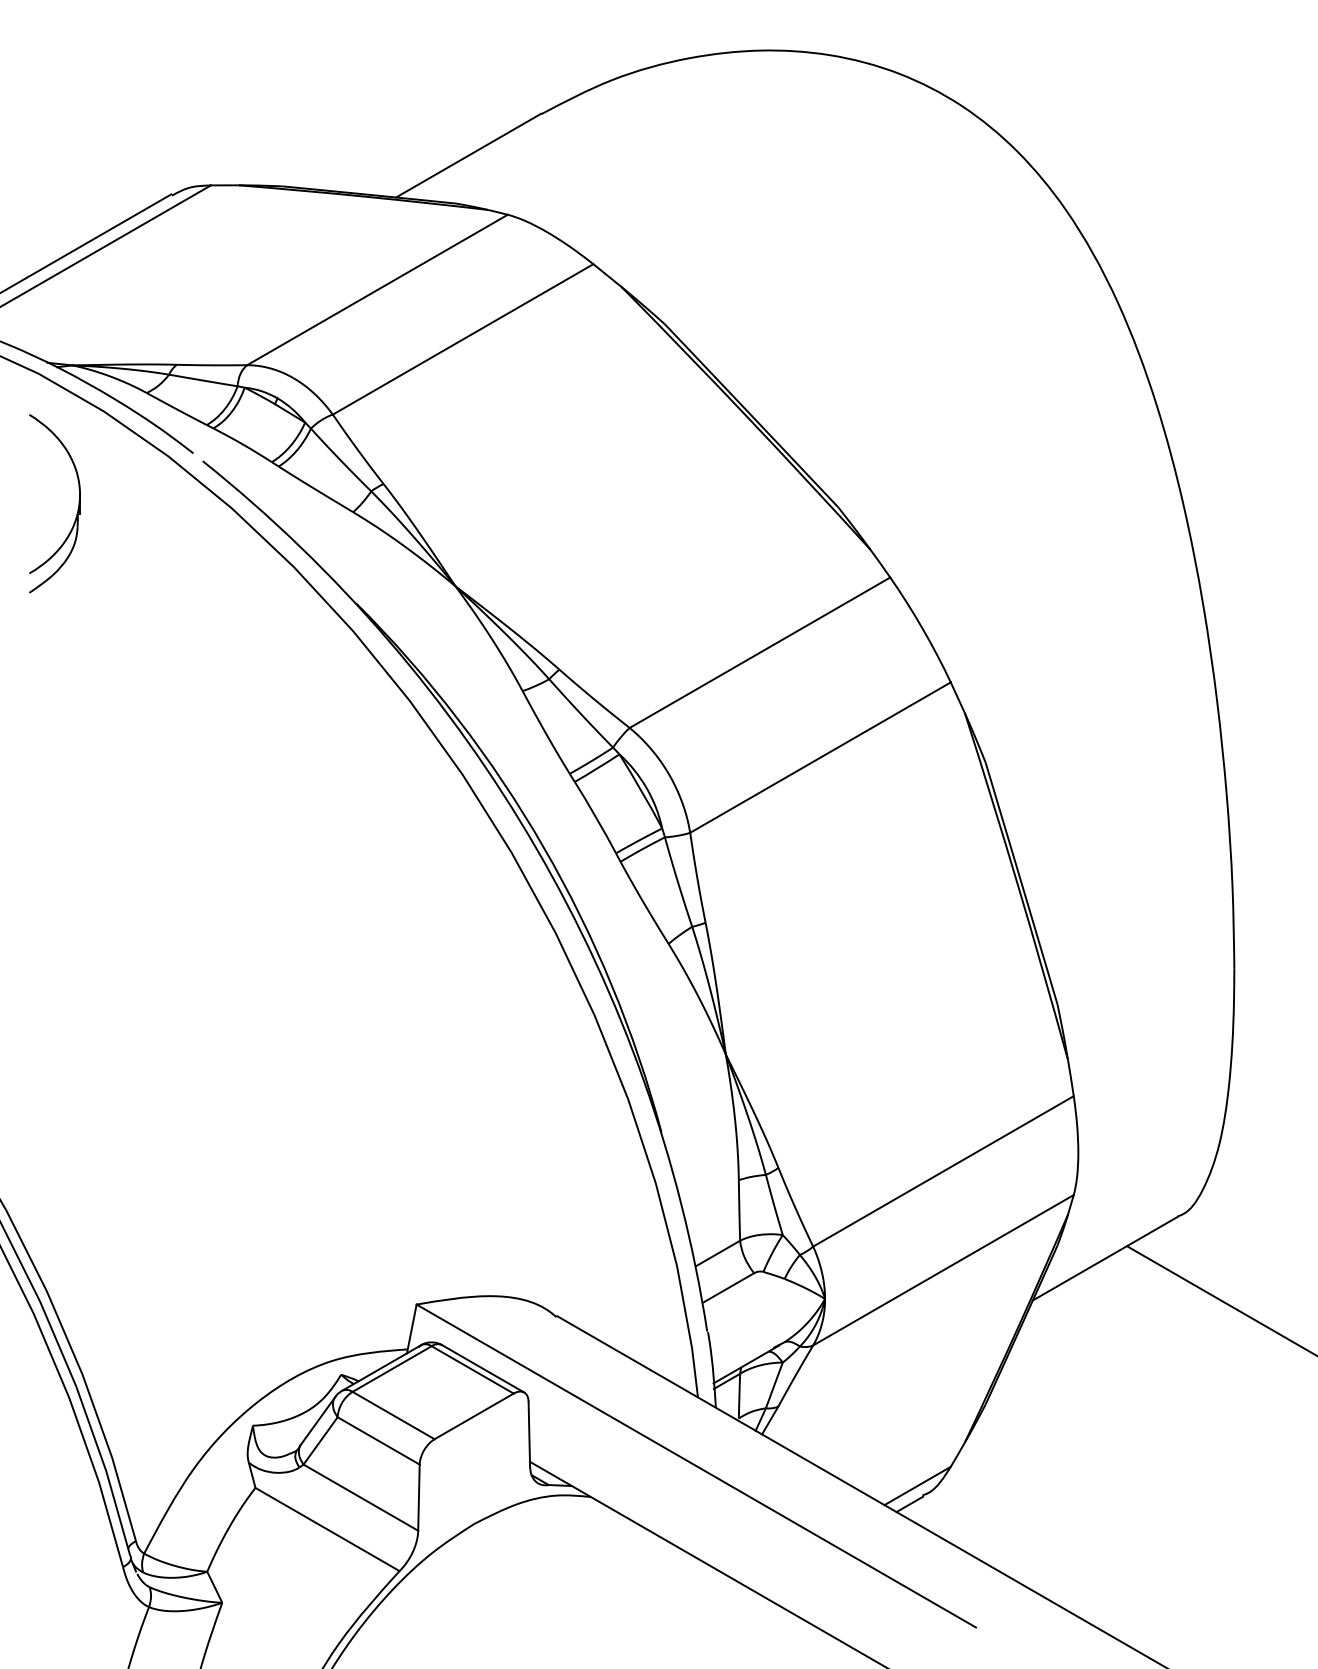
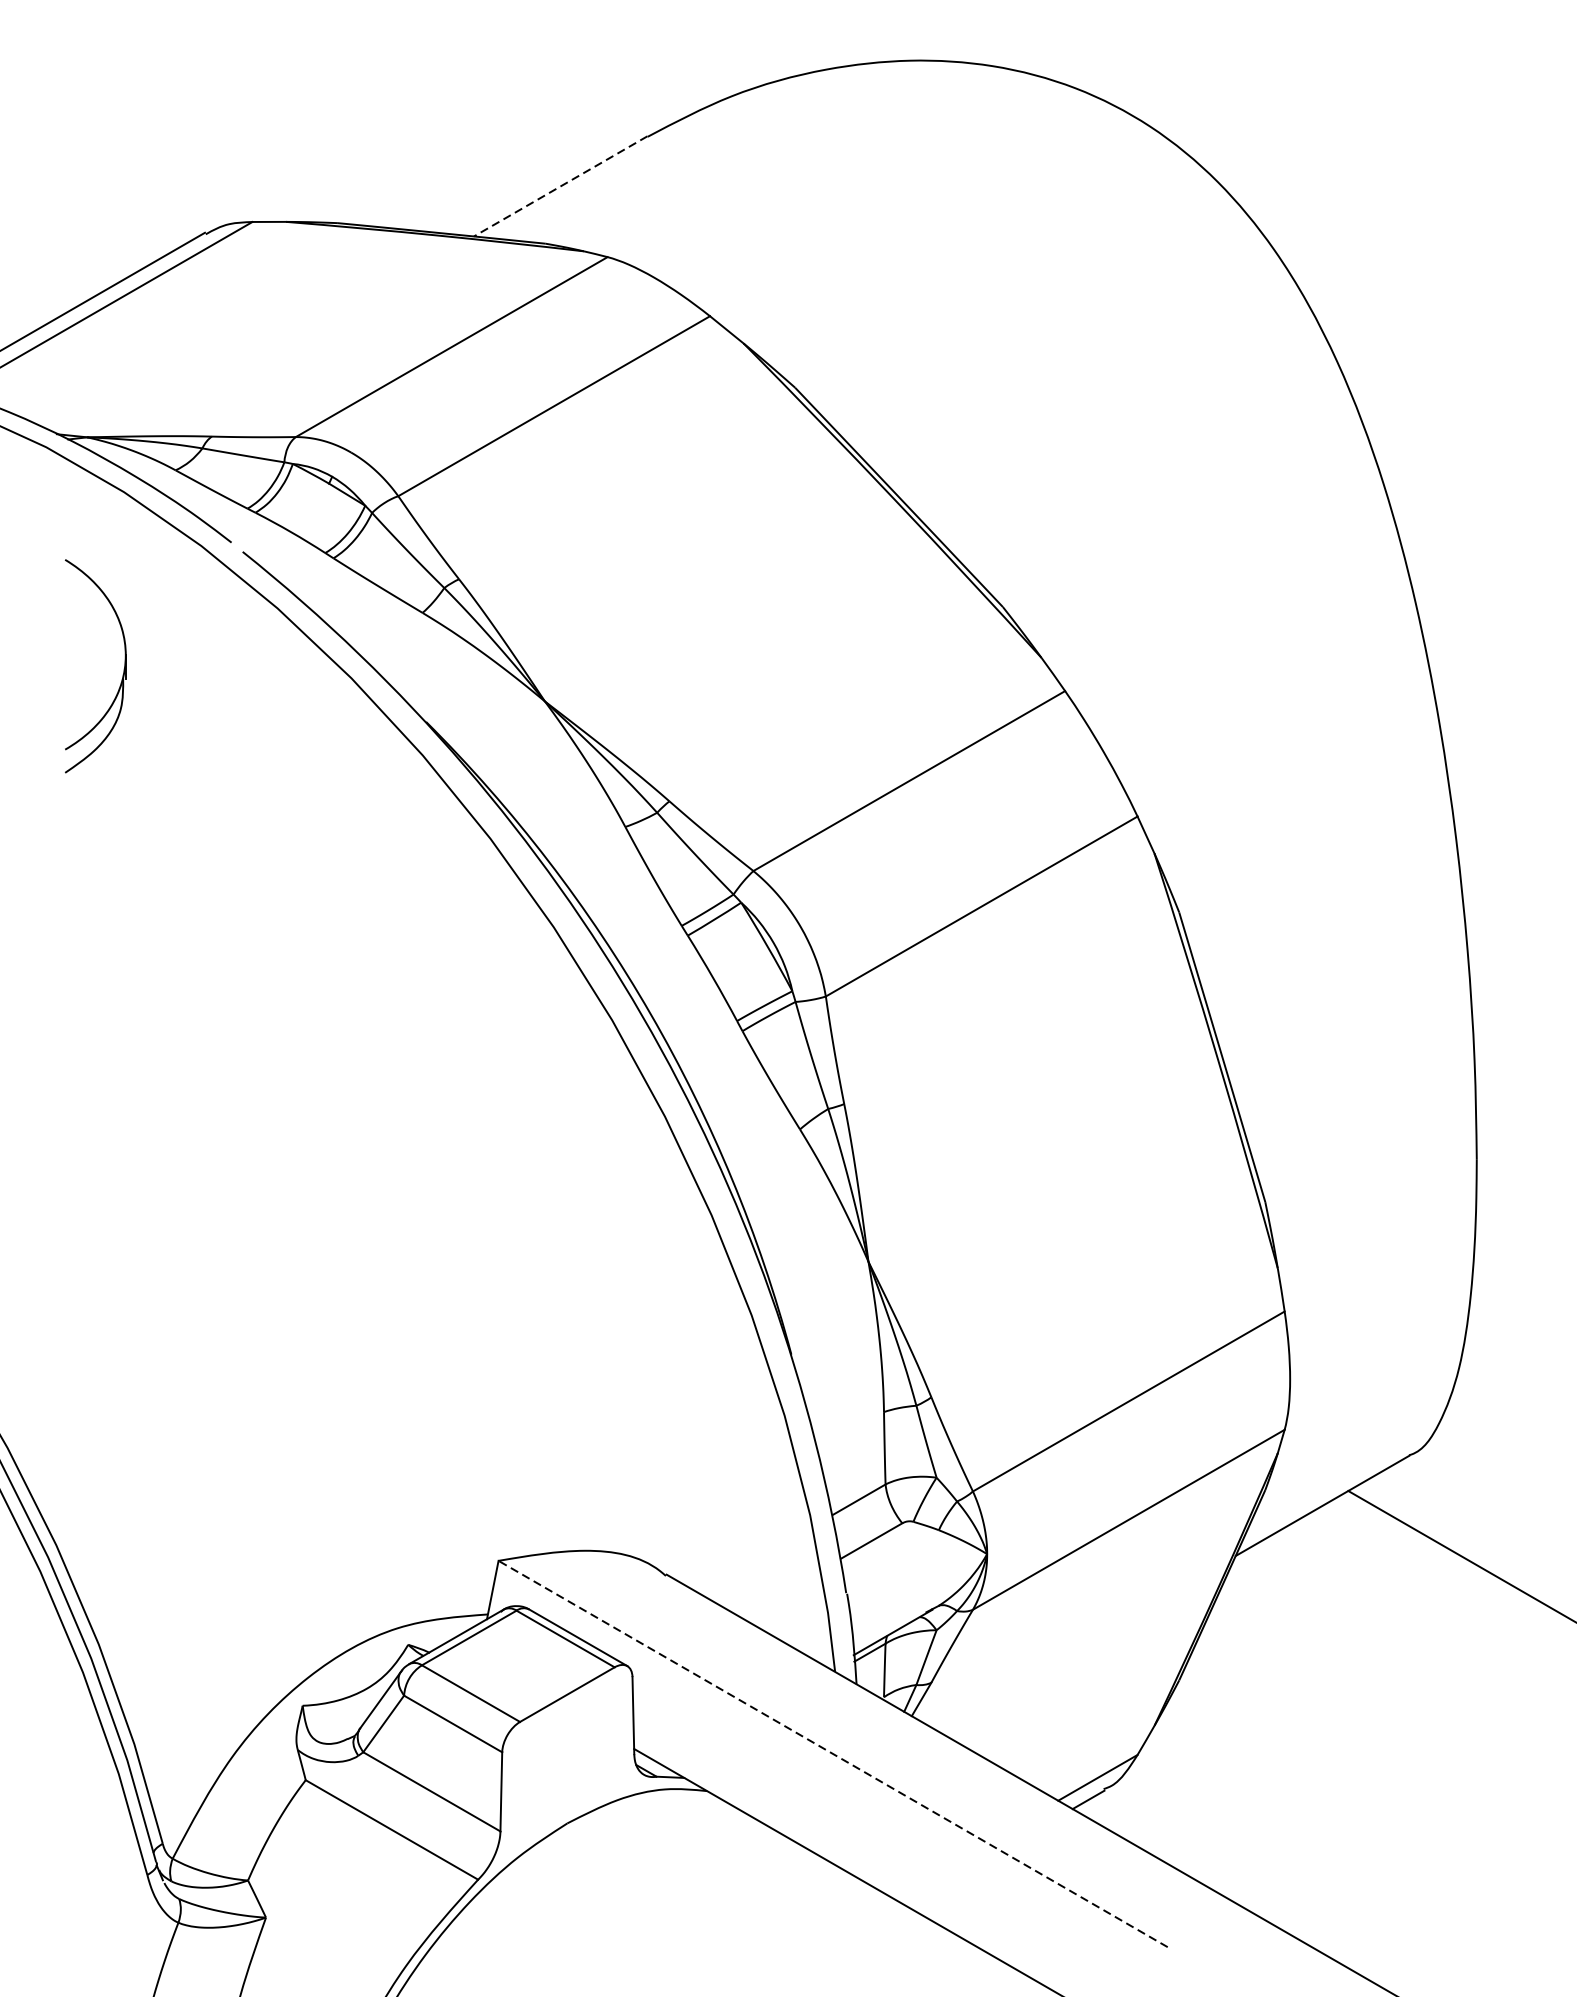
line: (468, 155) -> (560, 186), solid -> dashed
part: (77, 509) -> (122, 673), moved
line: (696, 1466) -> (833, 1754), solid -> dashed

